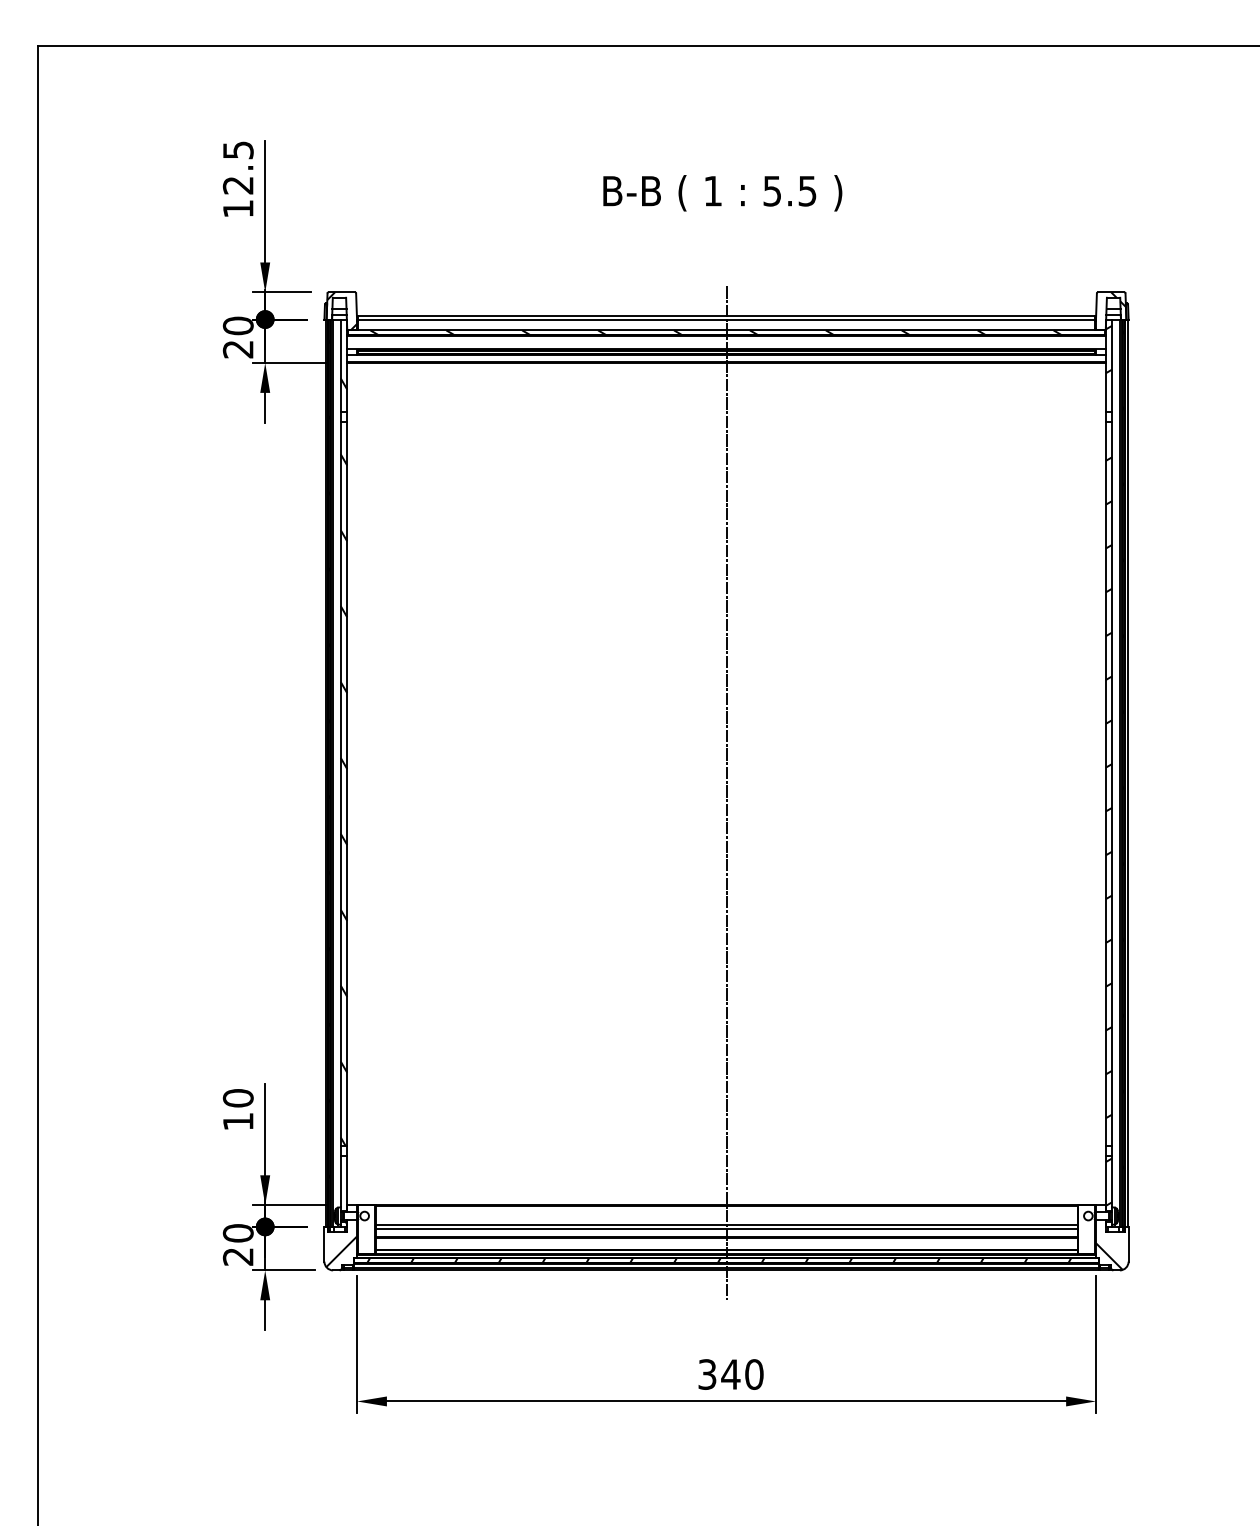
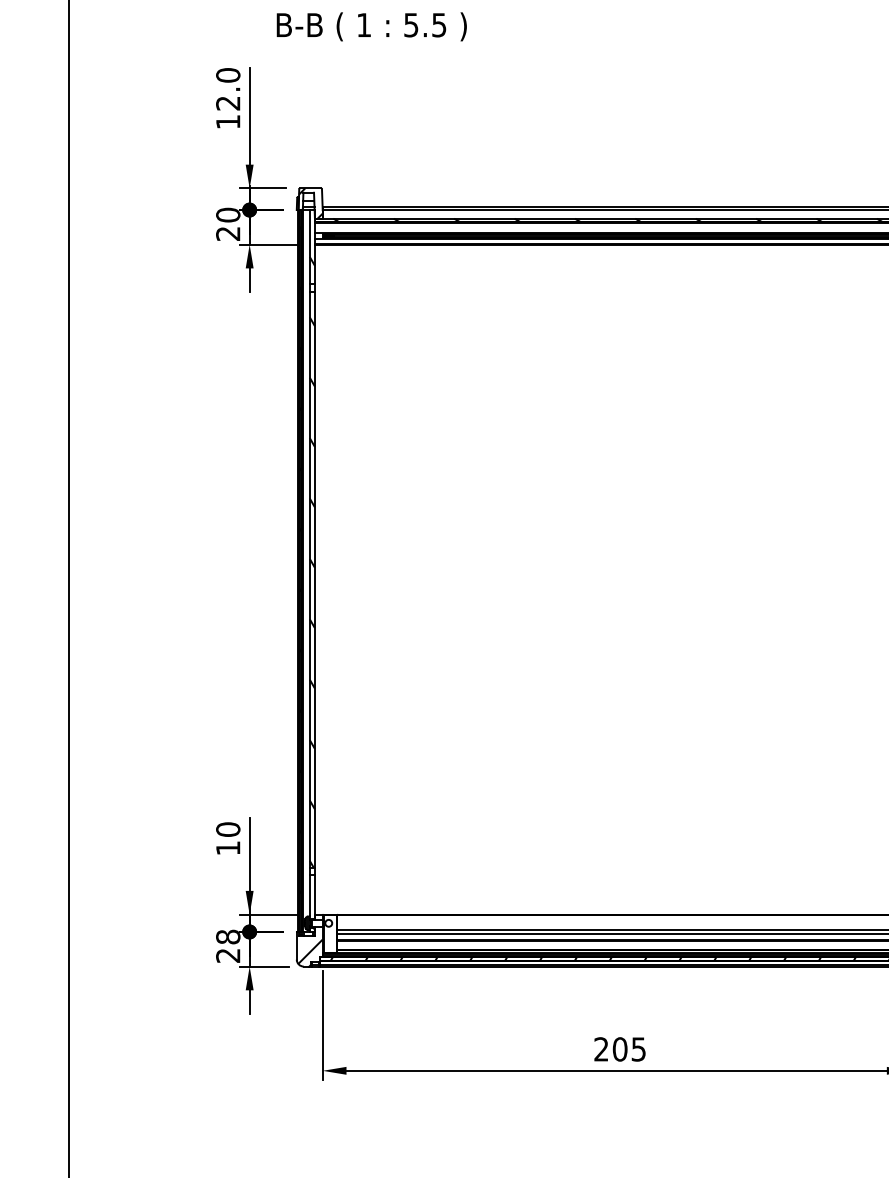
text: (237, 150) -> (227, 75), 12.5 -> 12.0
text: (722, 193) -> (371, 27), moved
line: (726, 793) -> (616, 587), removed
text: (238, 1233) -> (228, 937), 20 -> 28
text: (730, 1374) -> (619, 1049), 340 -> 205

